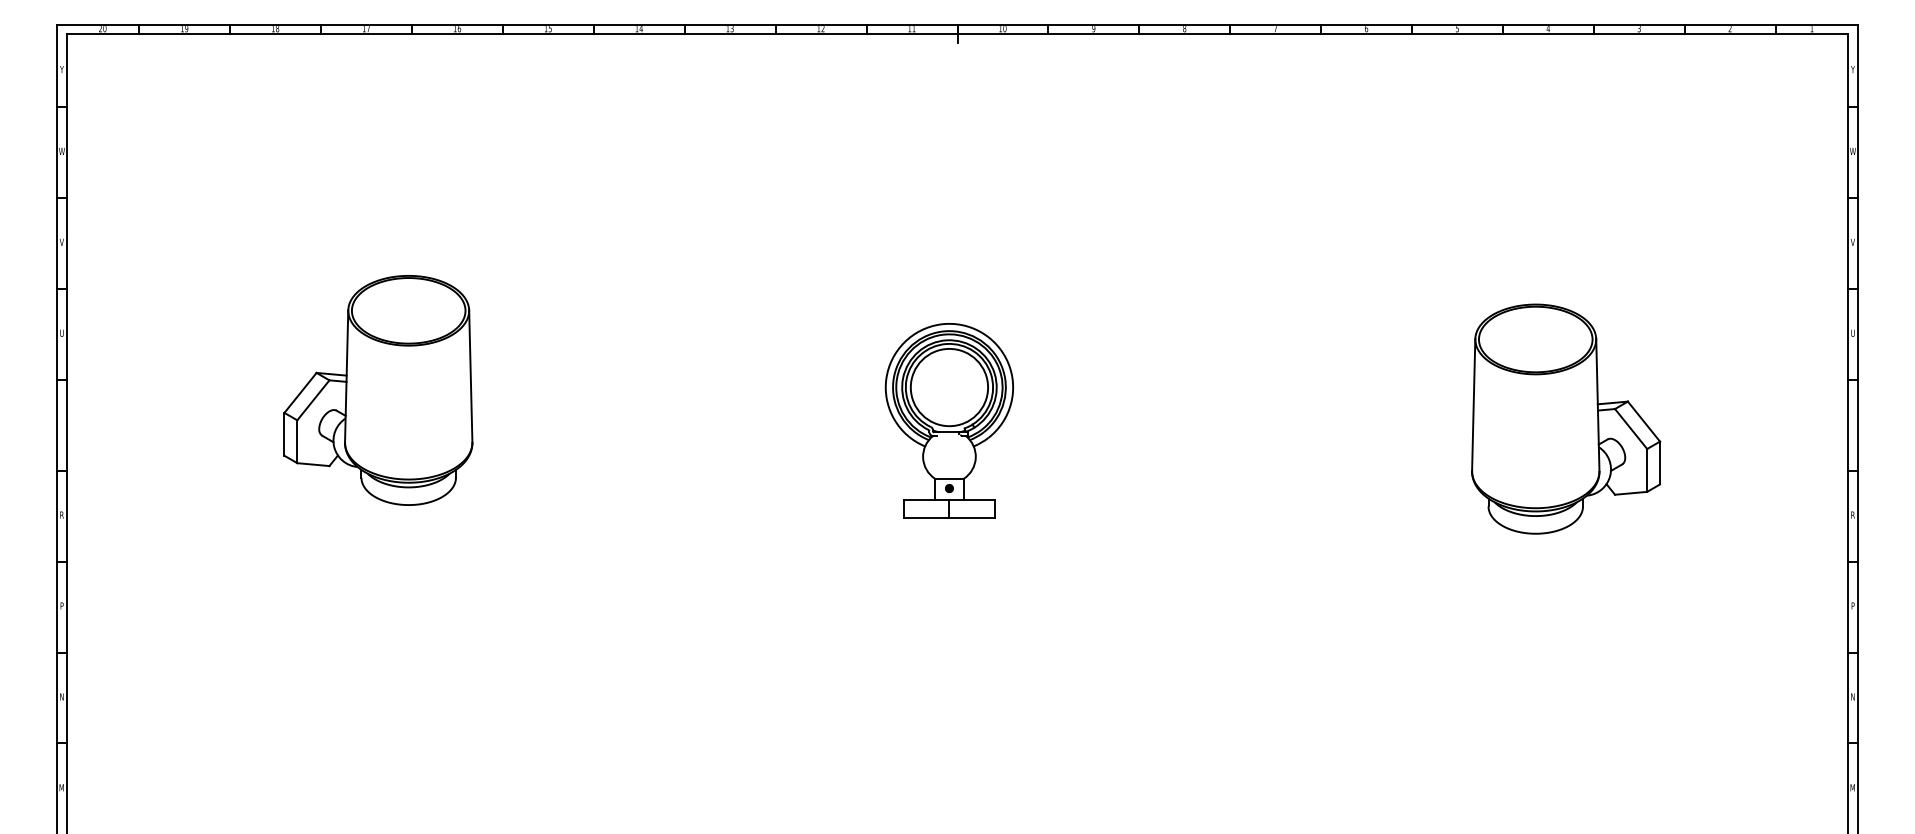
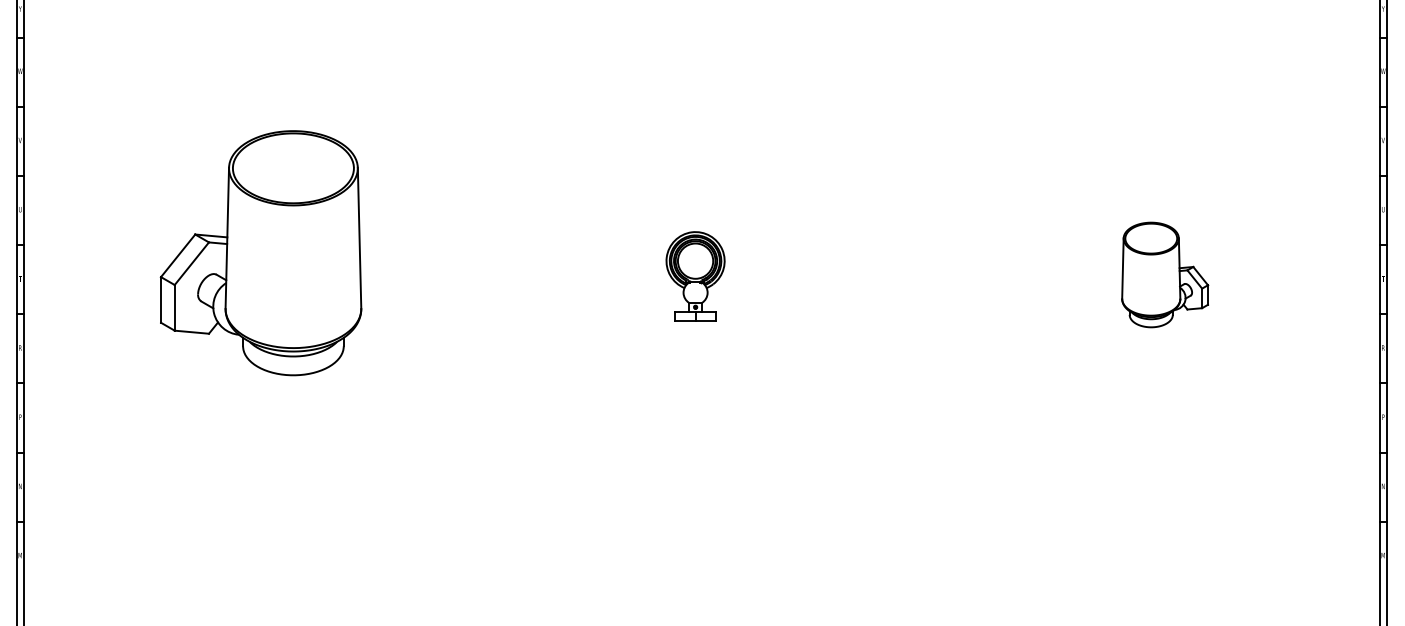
part: (378, 390) -> (261, 253), size x1.4
part: (1566, 418) -> (1165, 274), size x0.6
part: (948, 420) -> (695, 276), size x0.6

